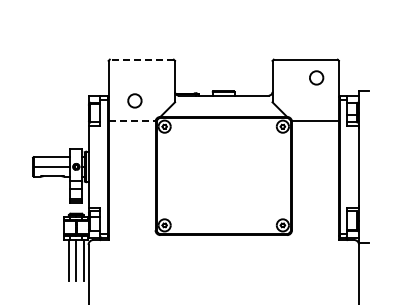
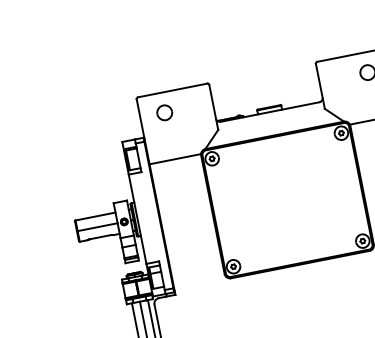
line: (141, 59) -> (172, 90), dashed -> solid
part: (134, 100) -> (164, 112), moved
line: (132, 120) -> (175, 159), dashed -> solid

